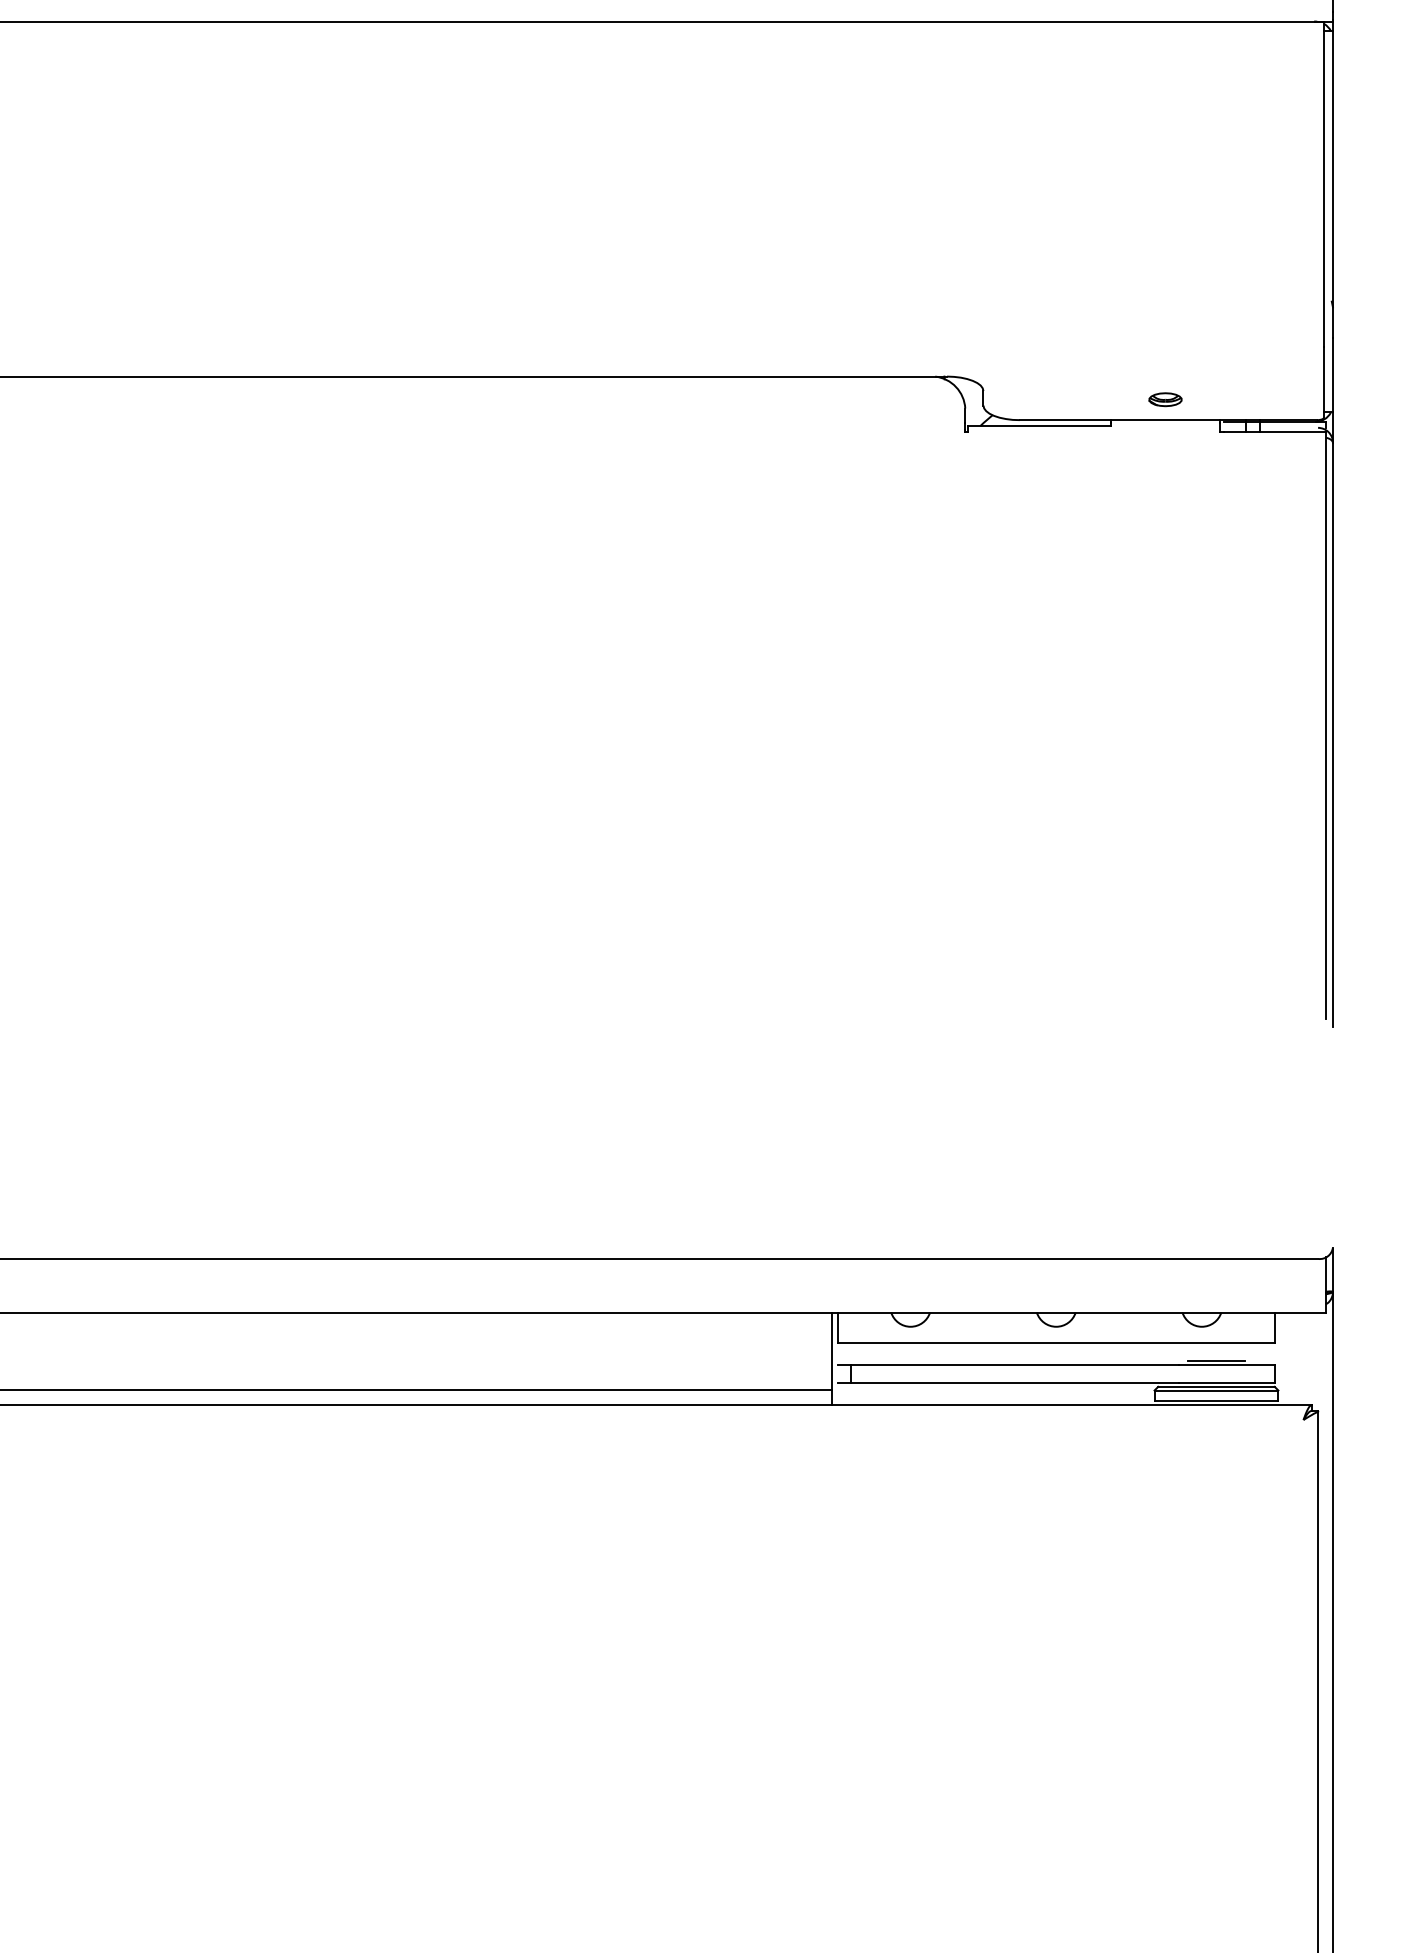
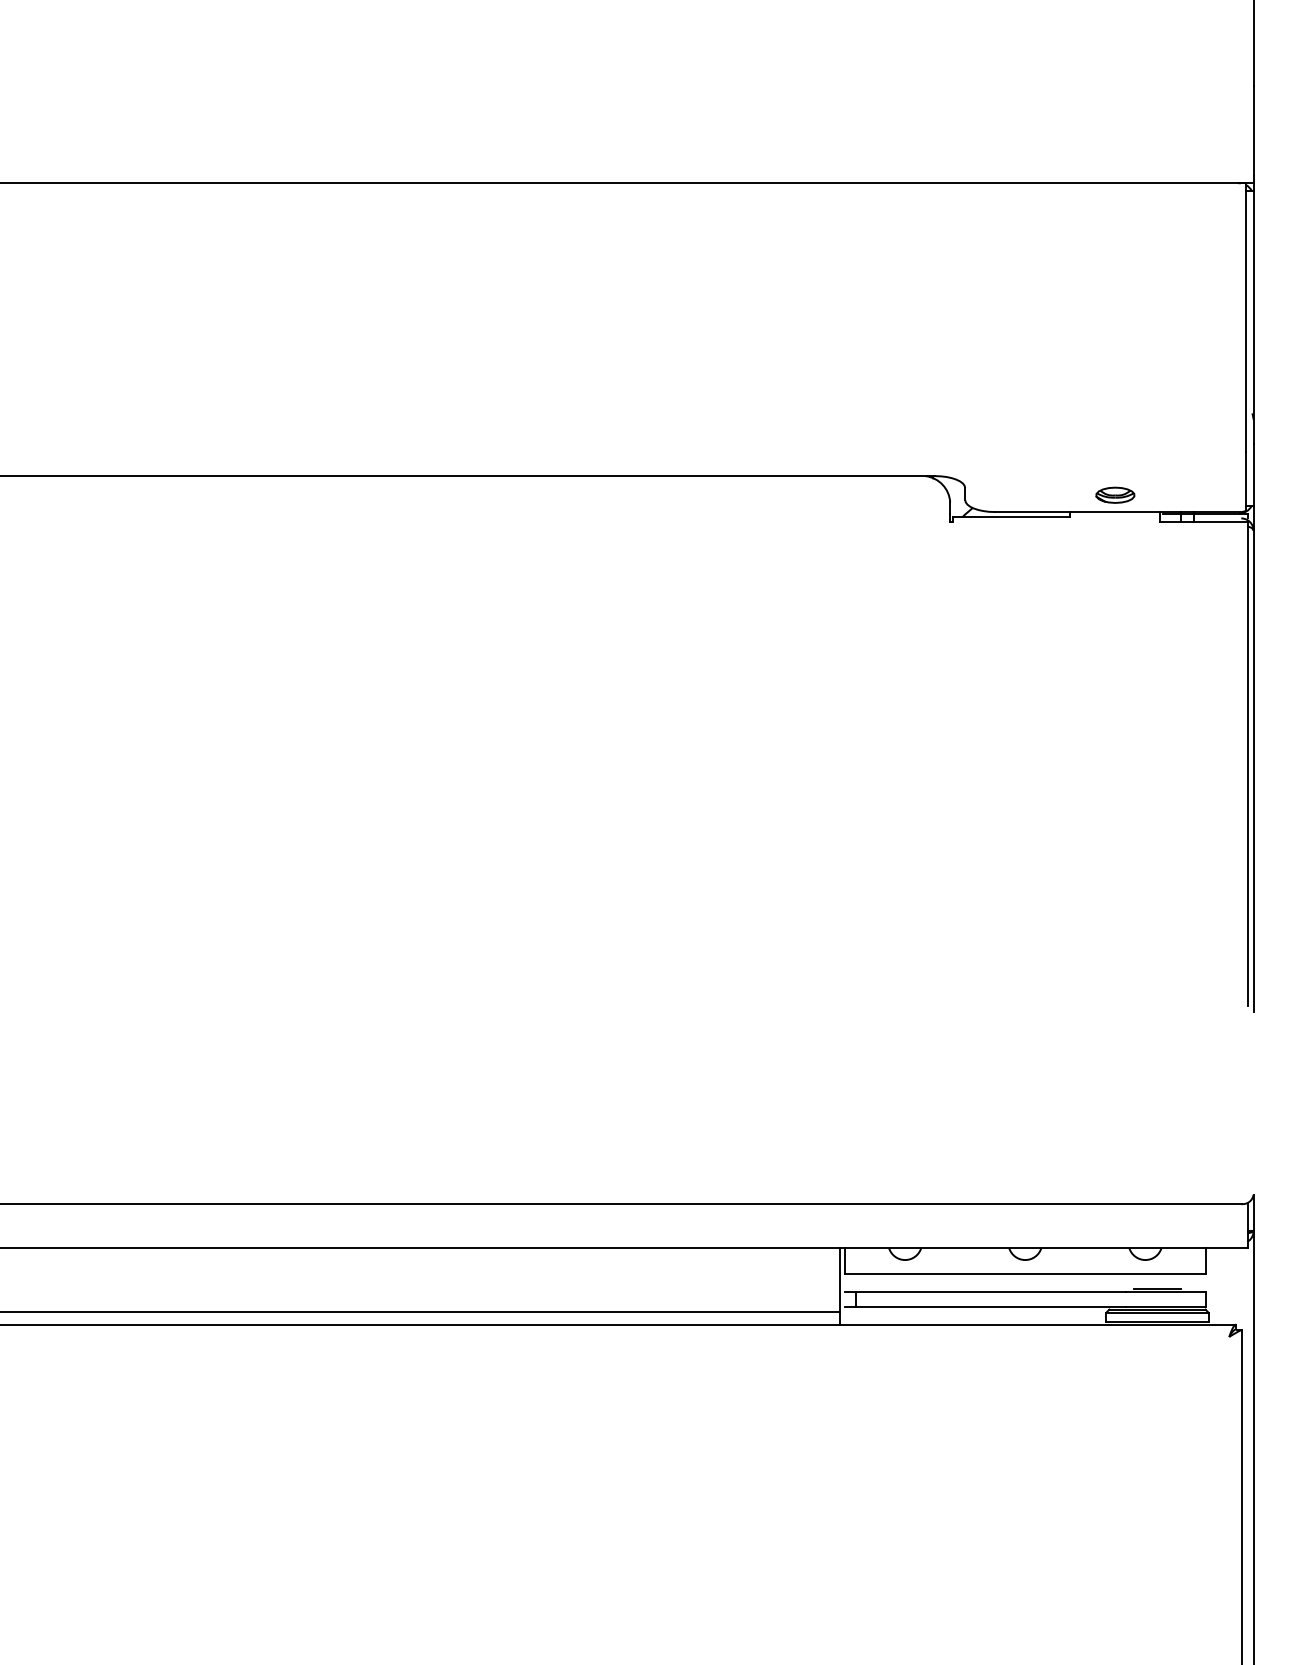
part: (1165, 398) -> (1115, 494), size x1.43

